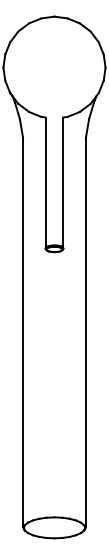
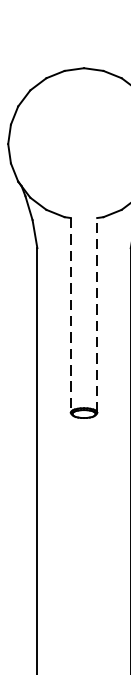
line: (45, 183) -> (70, 316), solid -> dashed
line: (63, 183) -> (97, 316), solid -> dashed

